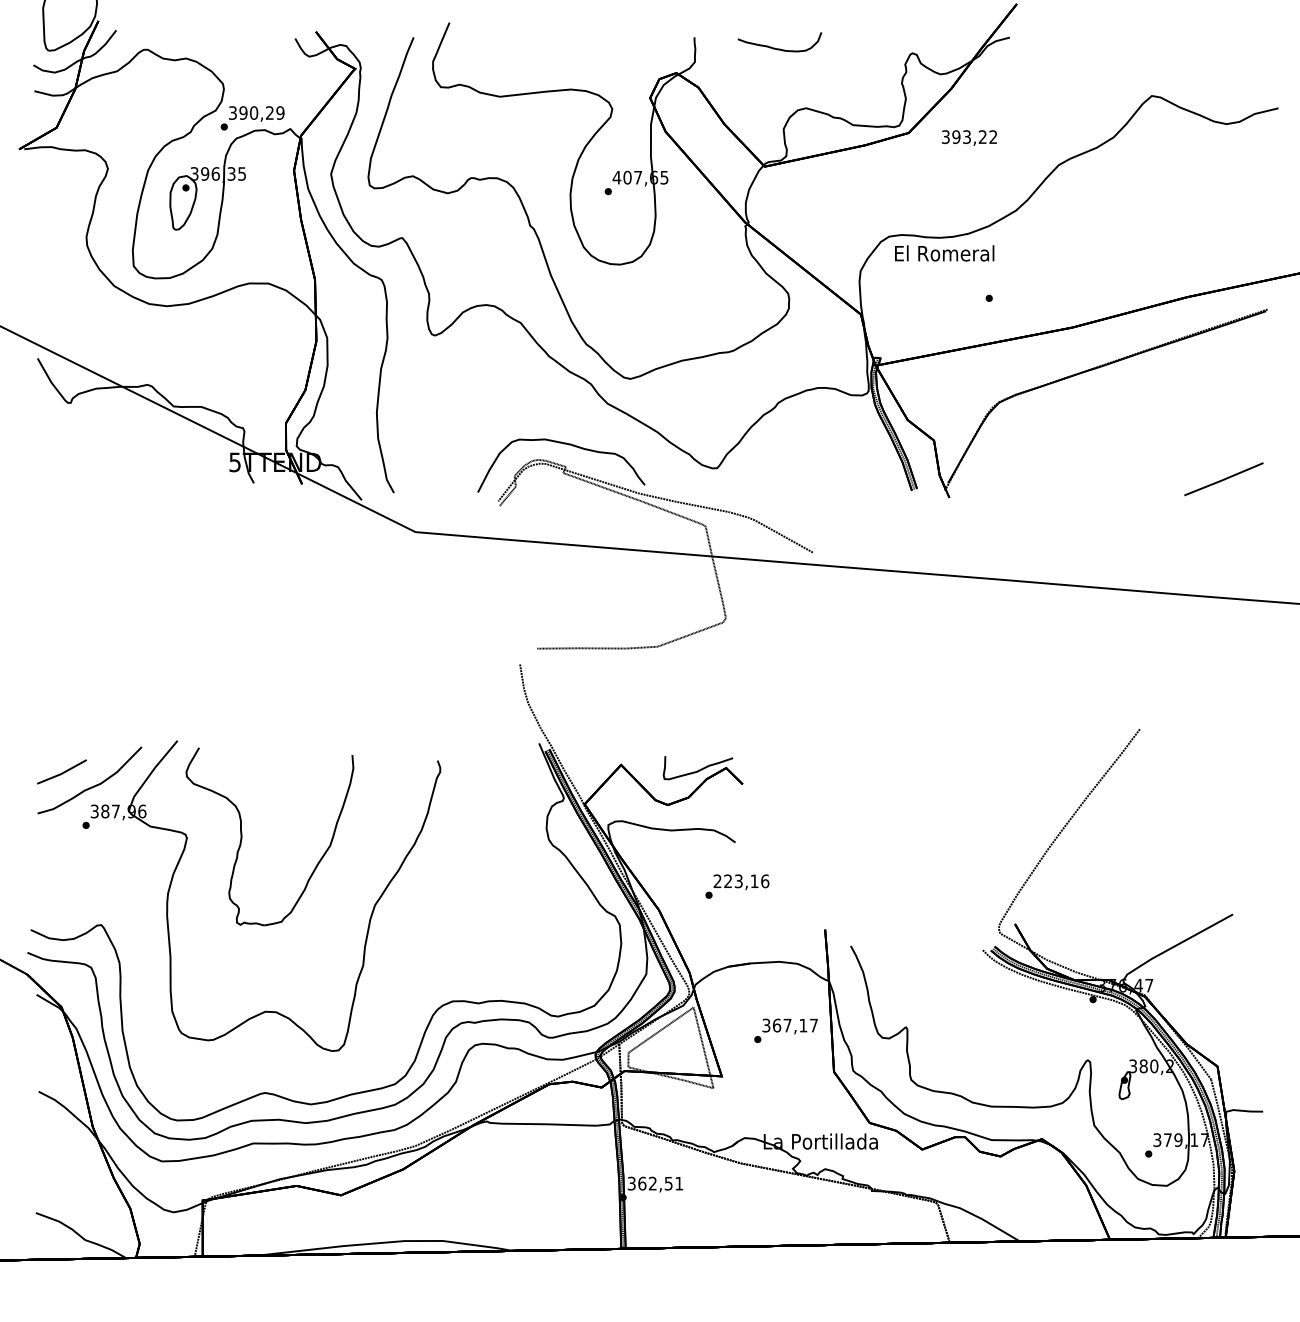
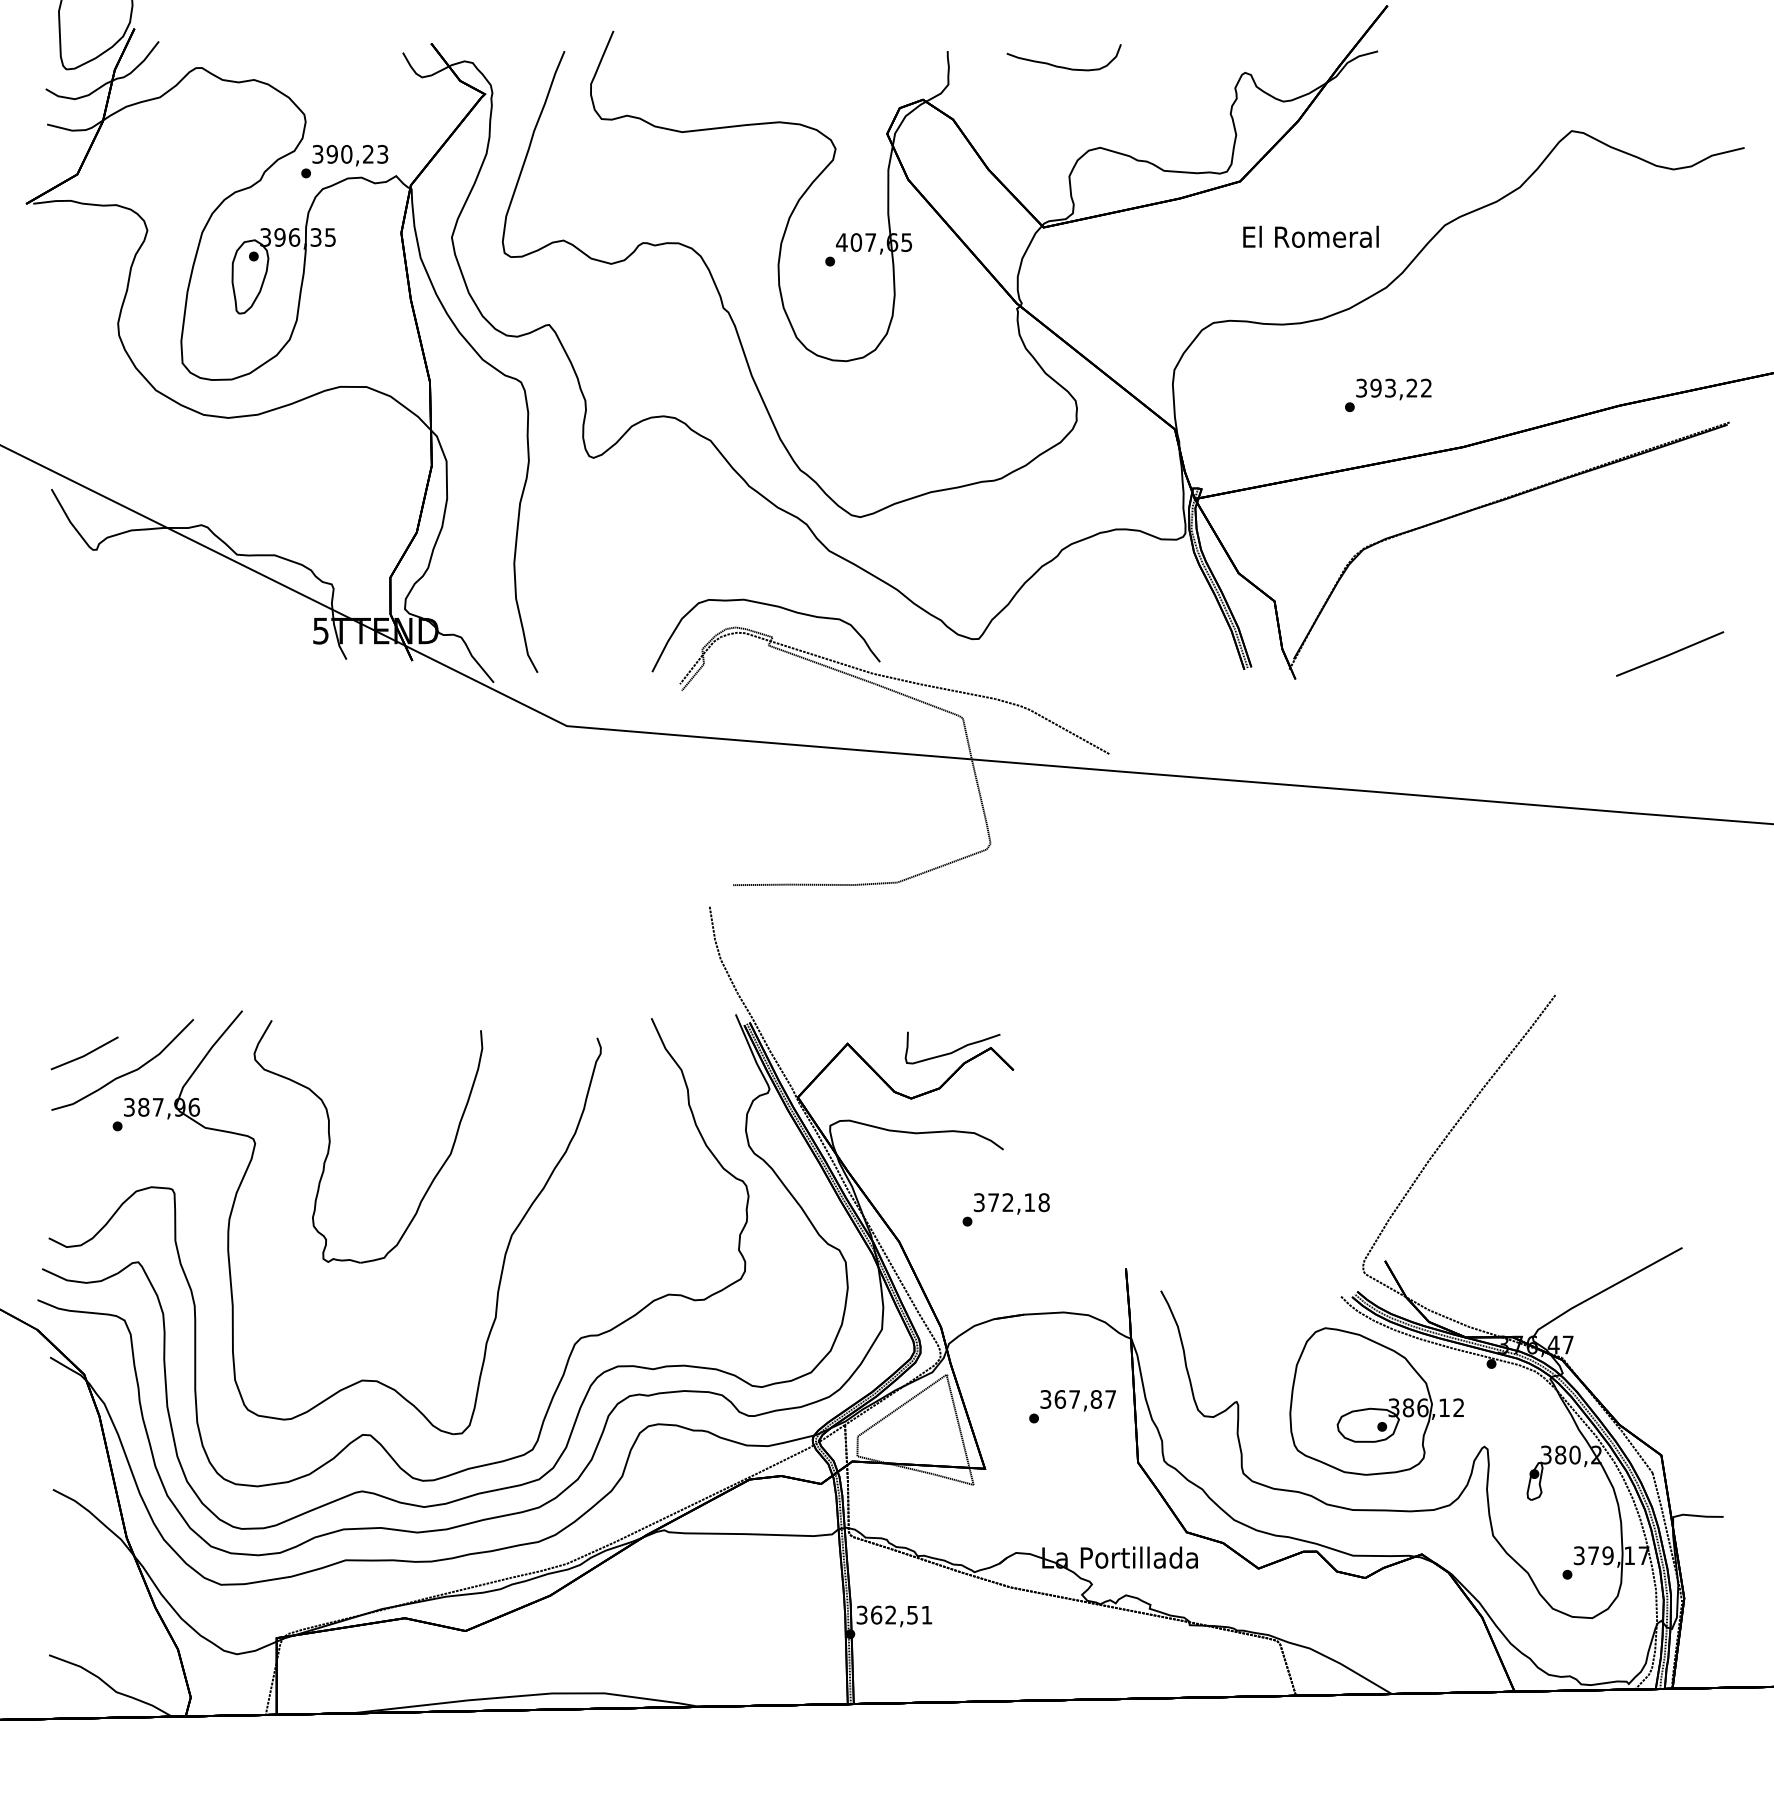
text: (280, 113) -> (382, 154), 390,29 -> 390,23
text: (969, 138) -> (1393, 389), moved
text: (944, 253) -> (1310, 236), moved
text: (741, 881) -> (1011, 1202), 223,16 -> 372,18
text: (802, 1025) -> (1095, 1399), 367,17 -> 367,87
part: (1008, 1027) -> (1376, 1401), added
curve: (272, 1051) -> (371, 1434), added

